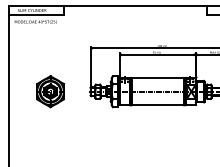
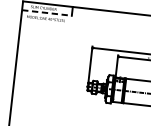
line: (36, 15) -> (47, 13), solid -> dashed
part: (50, 91) -> (52, 82), removed

